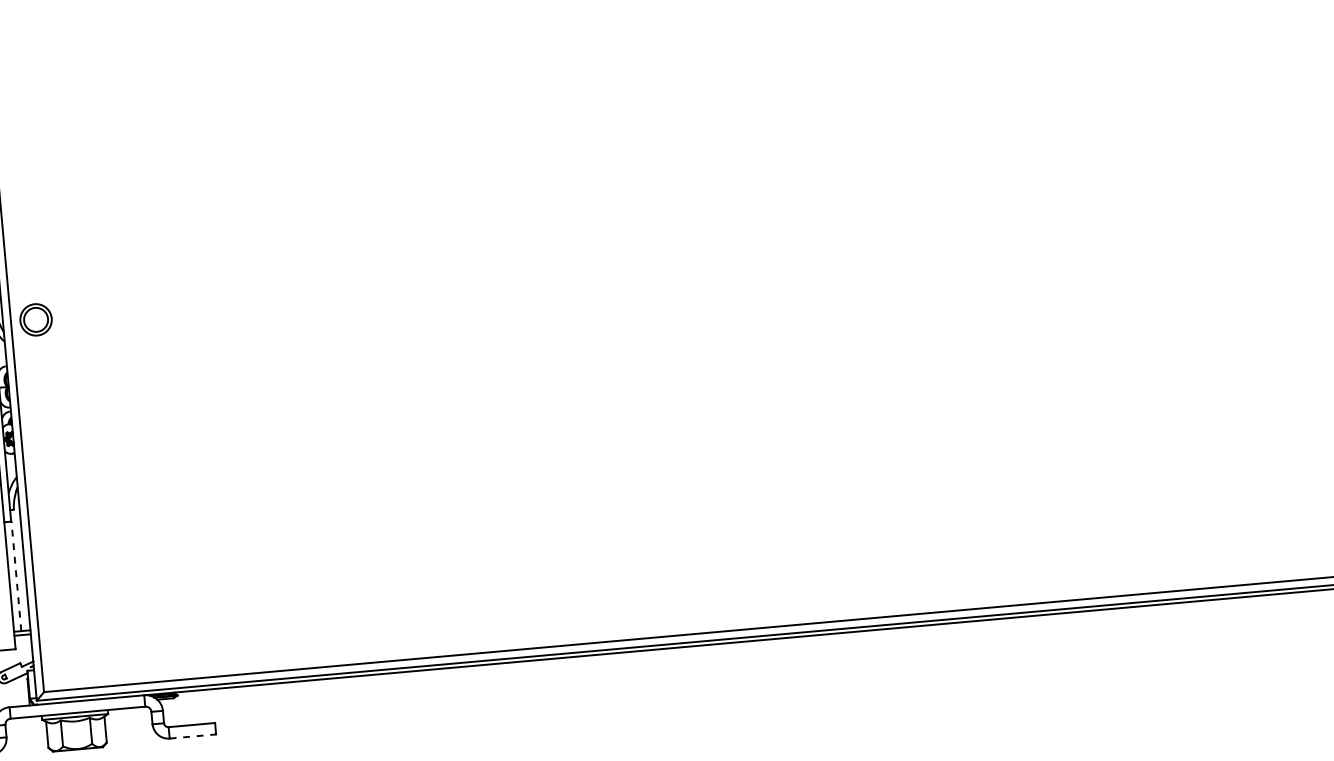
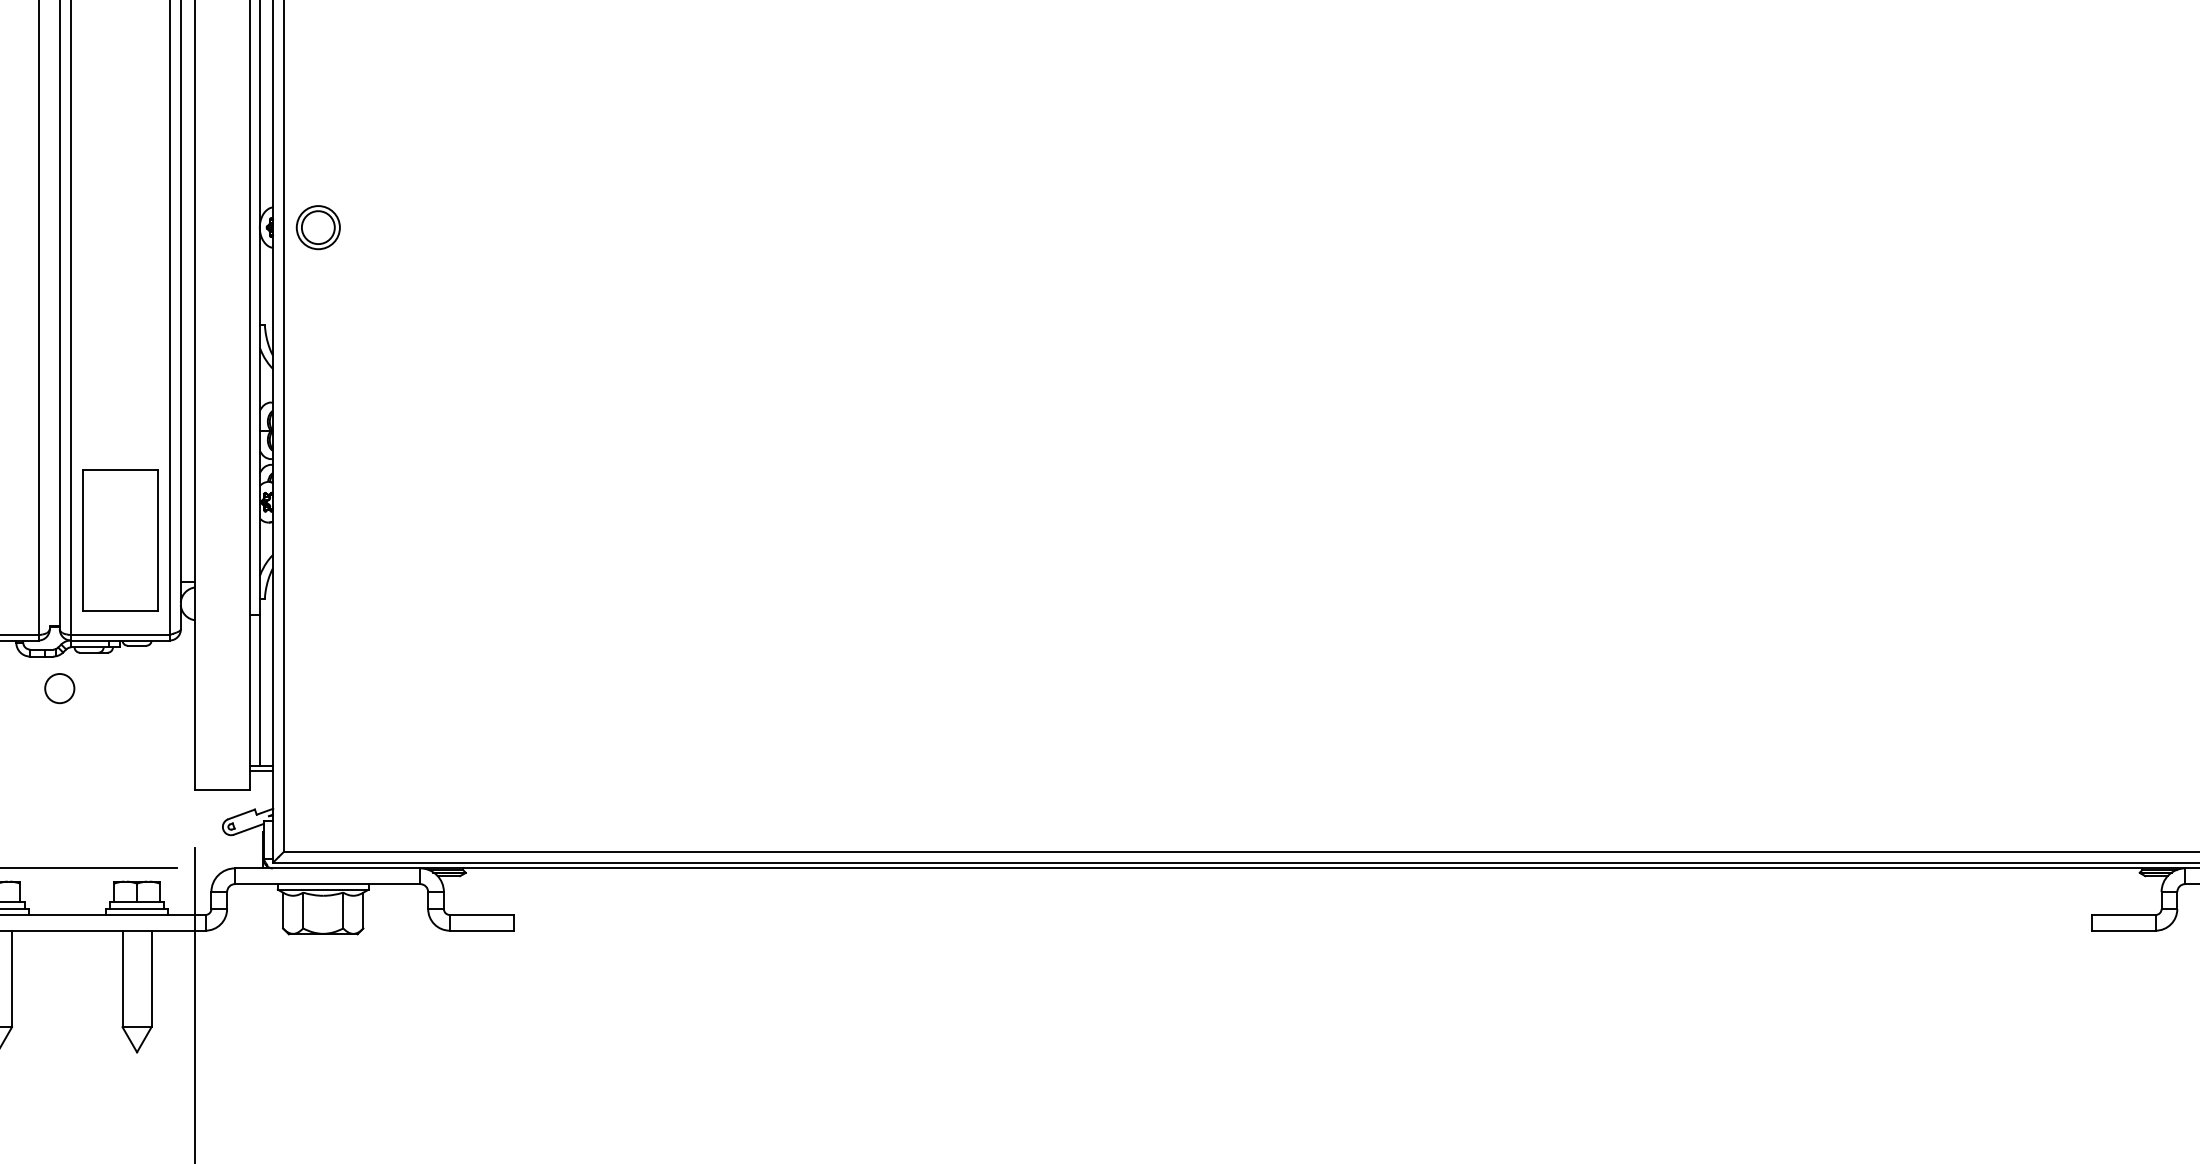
part: (35, 319) -> (317, 227), moved
line: (16, 576) -> (260, 690), dashed -> solid
line: (192, 736) -> (481, 930), dashed -> solid

